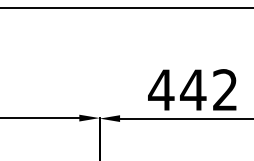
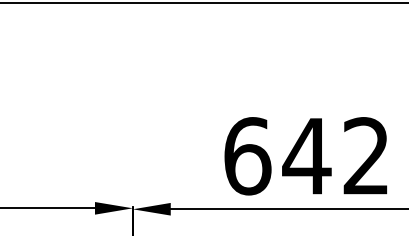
text: (161, 90) -> (247, 156), 442 -> 642

